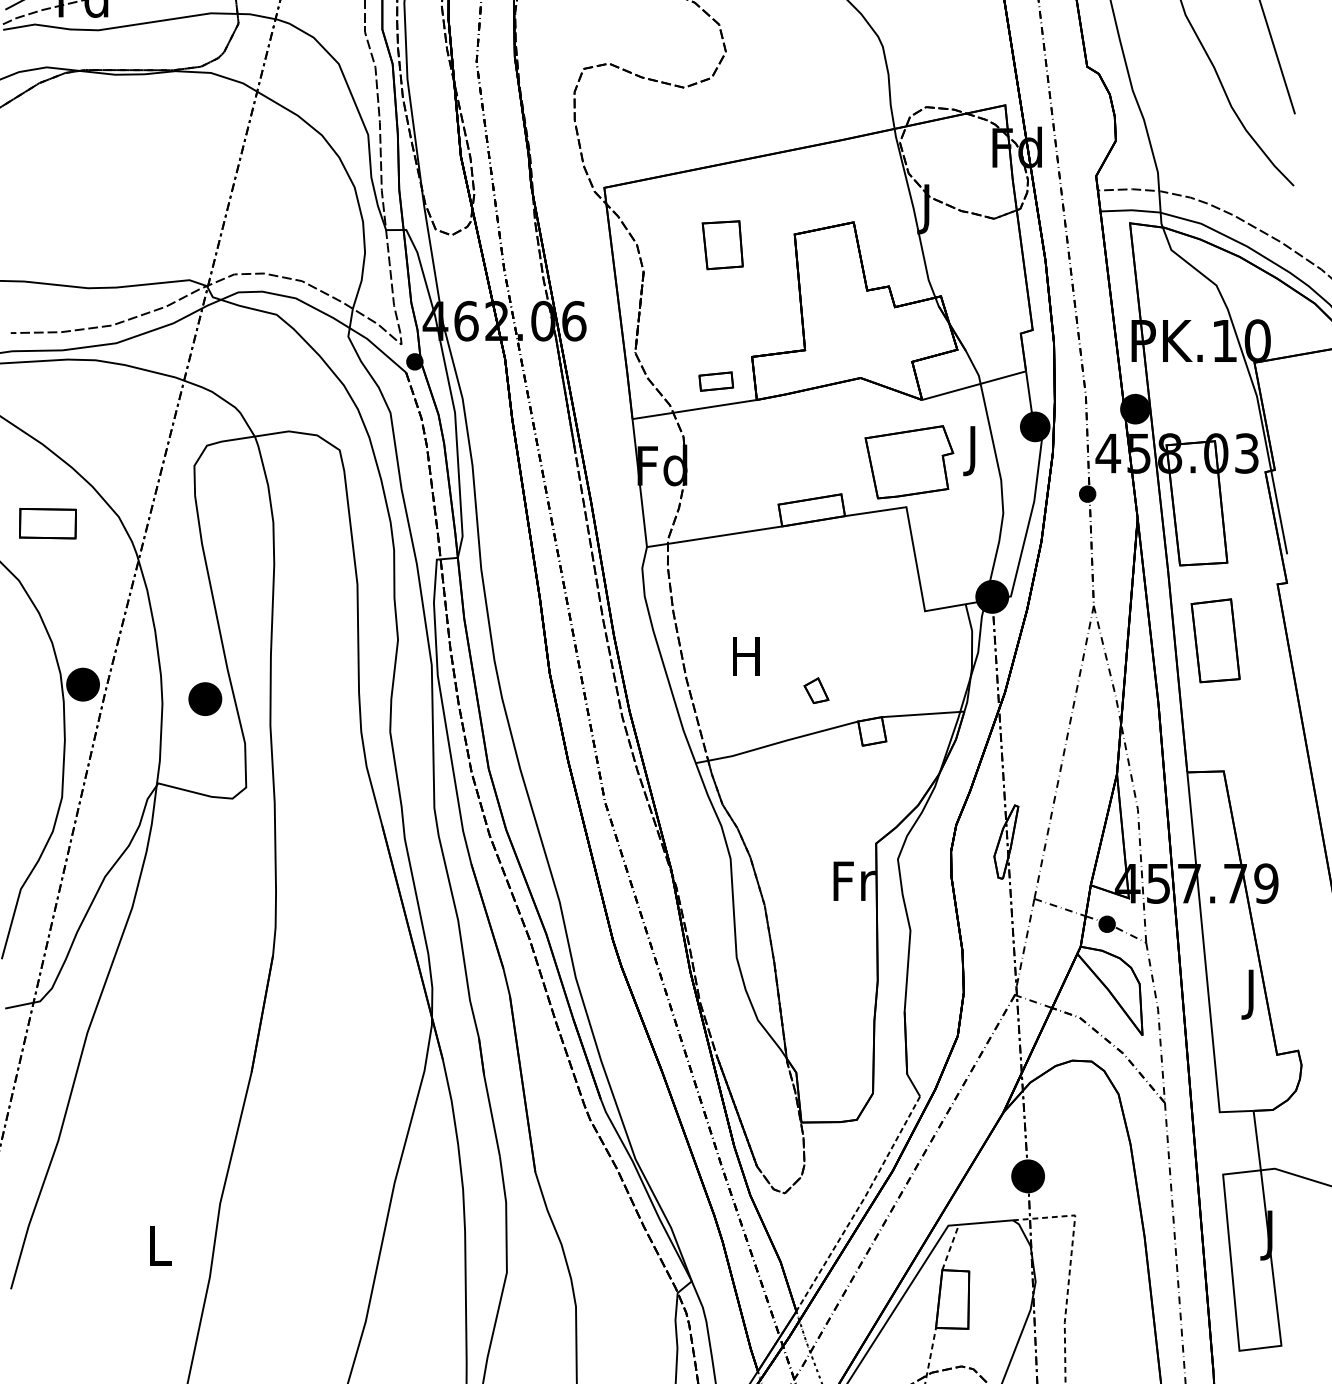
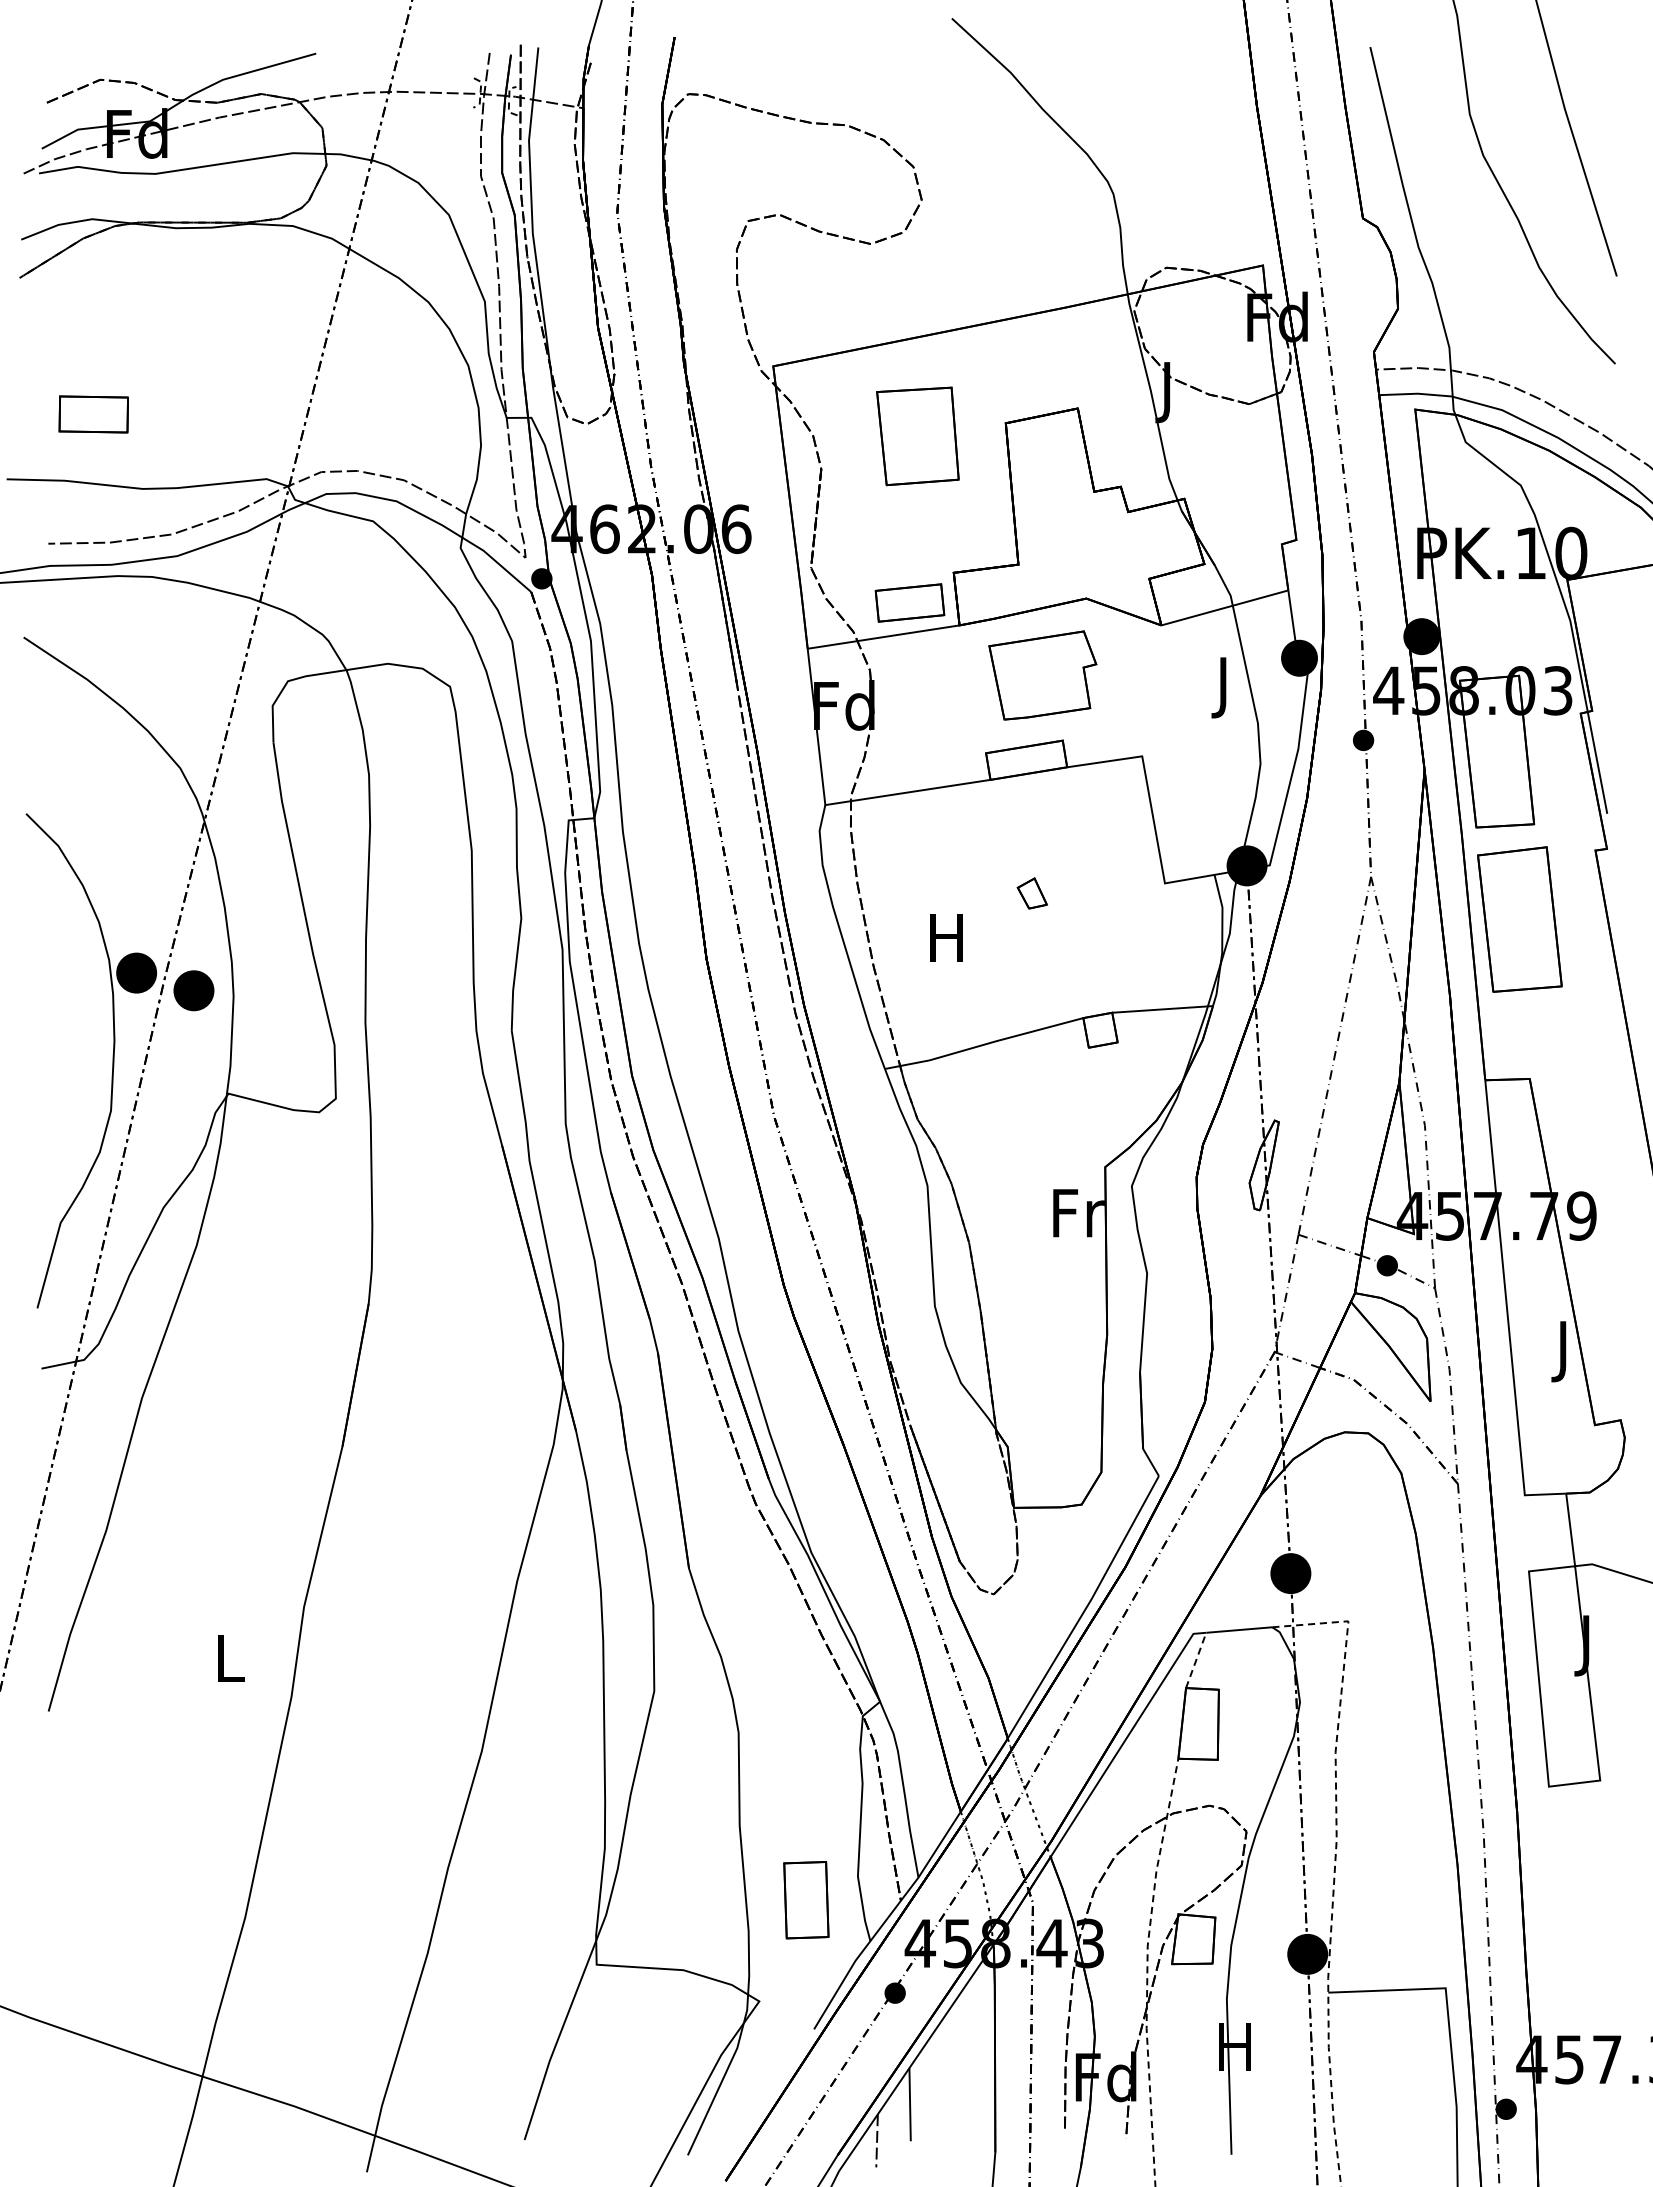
part: (722, 245) -> (917, 436), size x1.67
part: (715, 381) -> (909, 602), size x1.67
part: (909, 462) -> (1042, 675), moved
part: (47, 523) -> (93, 414), moved
part: (1215, 640) -> (1519, 919), size x1.43
part: (815, 690) -> (1031, 893), moved
part: (204, 698) -> (193, 990), moved
line: (860, 1204) -> (1086, 1608), dashed -> solid

